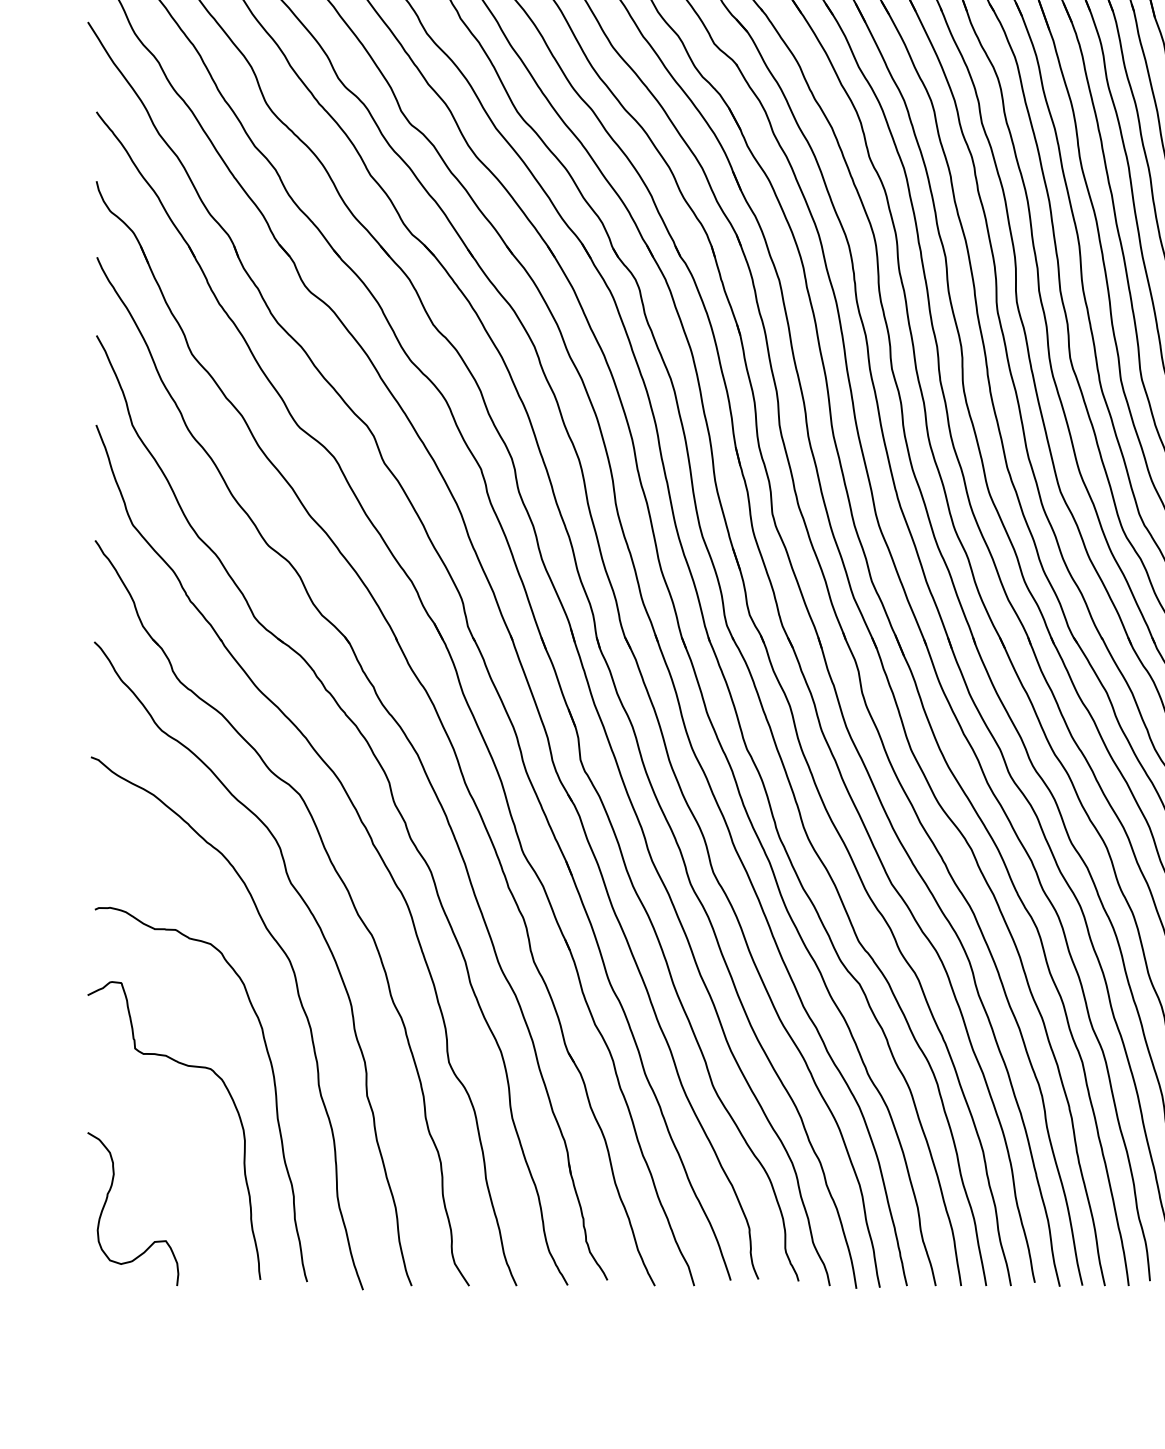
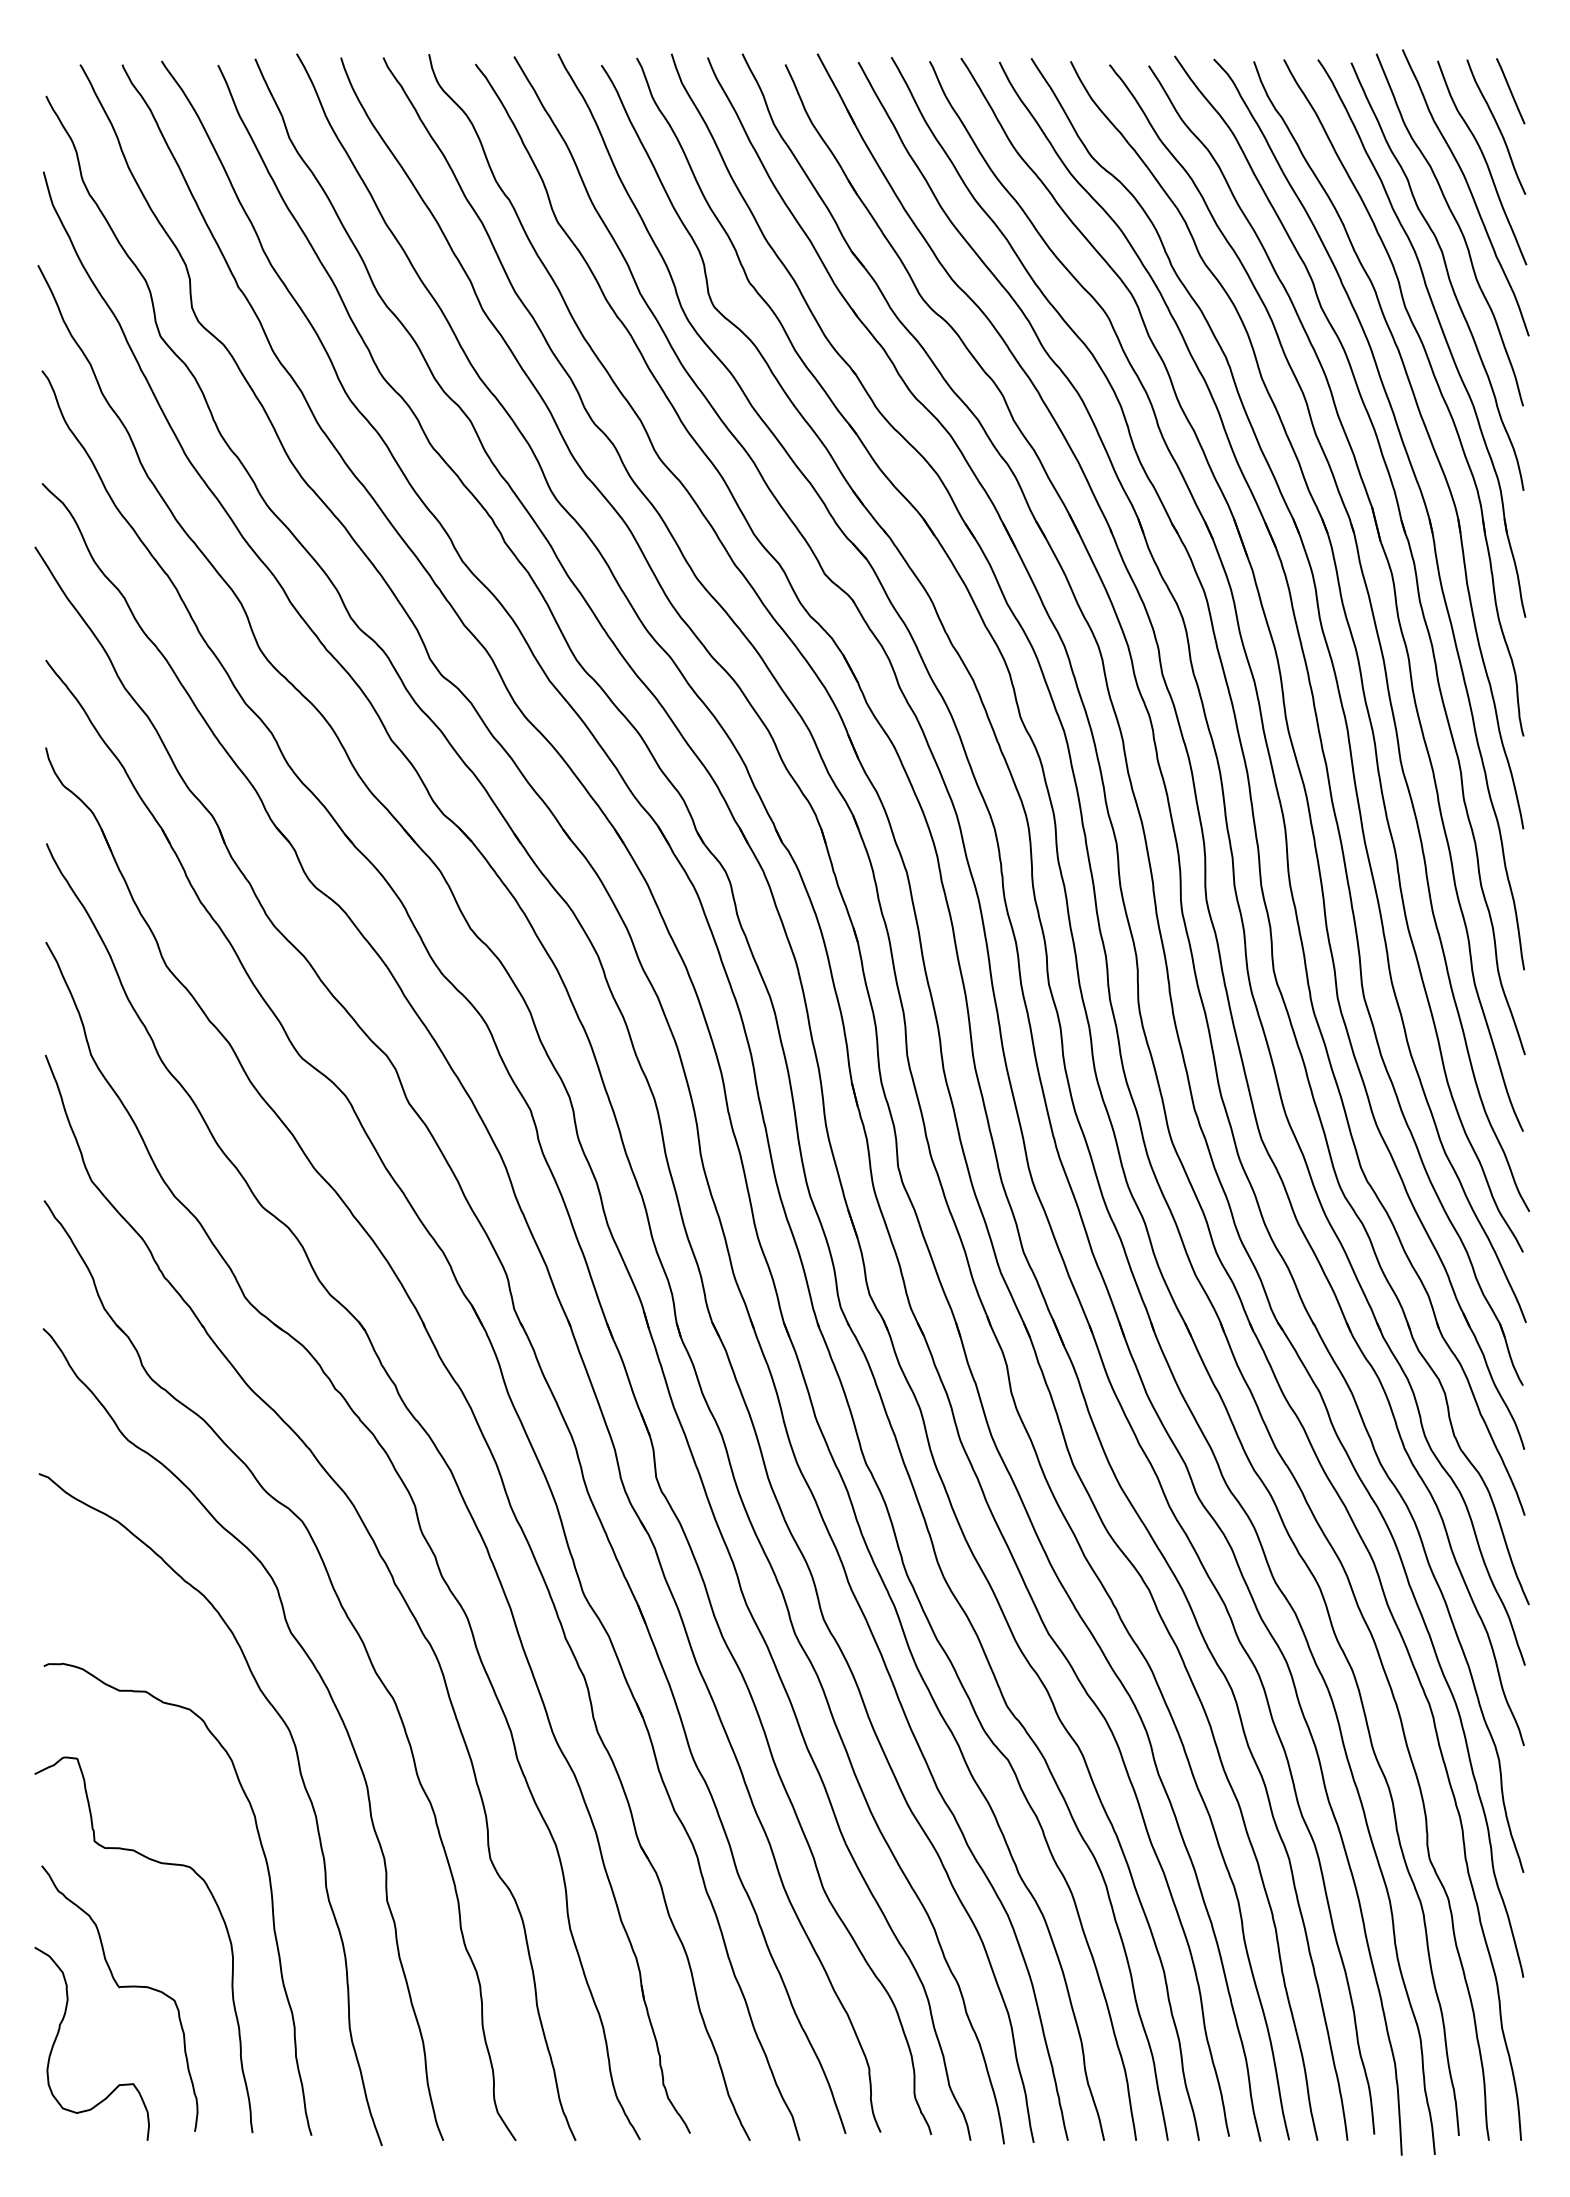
curve: (154, 1165) -> (119, 1988), added

